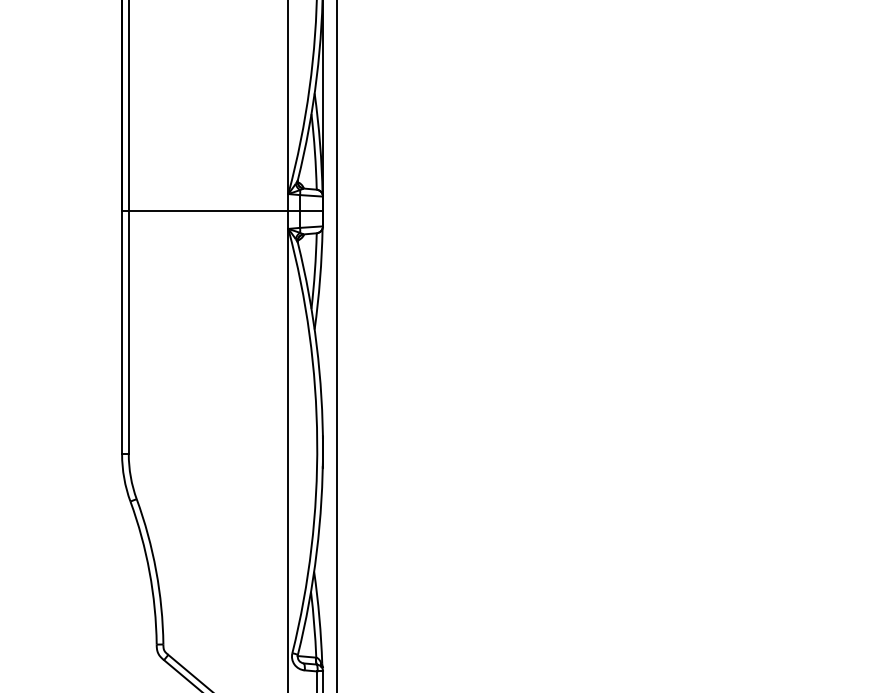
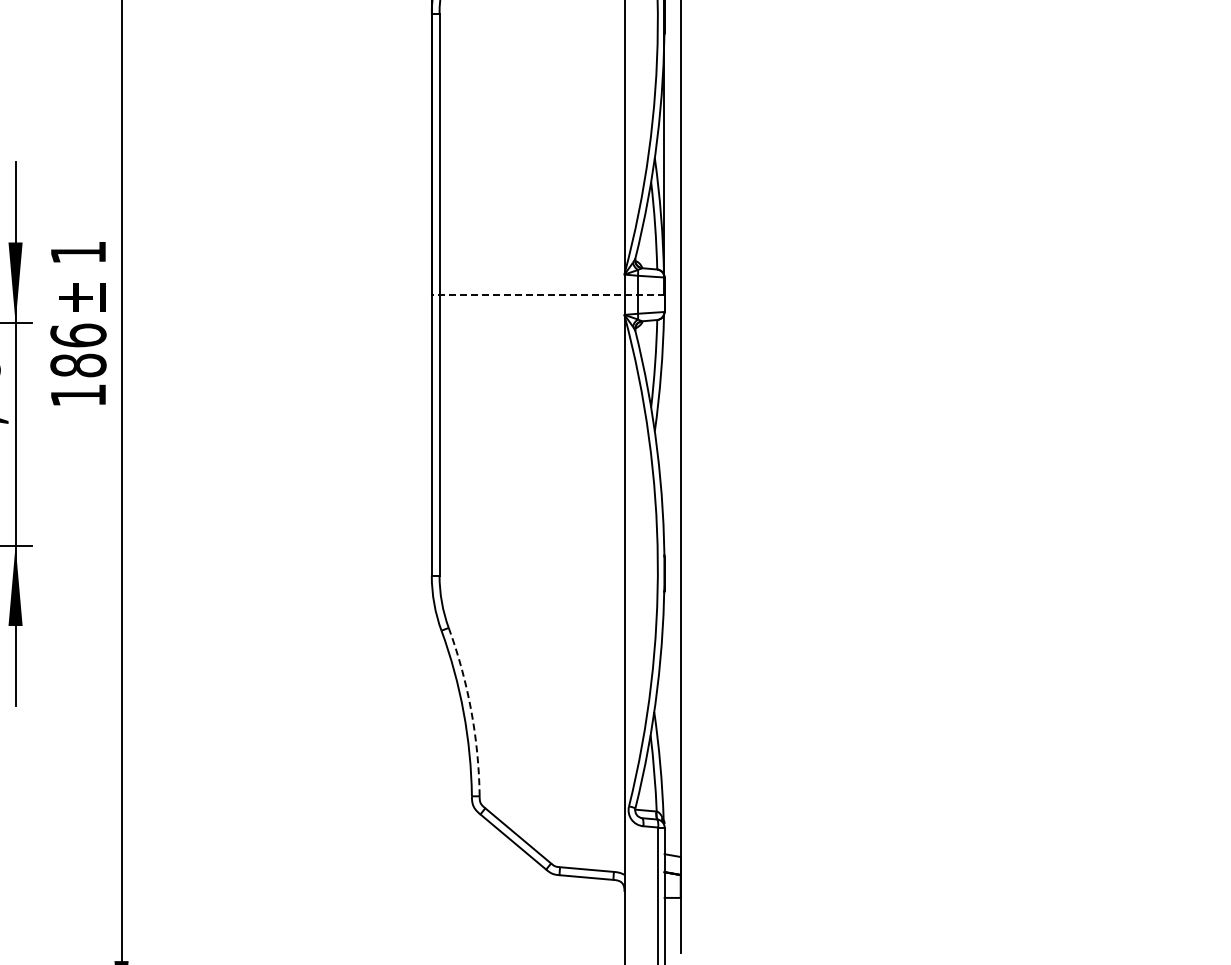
line: (221, 211) -> (547, 294), solid -> dashed
arc: (156, 570) -> (471, 710), solid -> dashed

